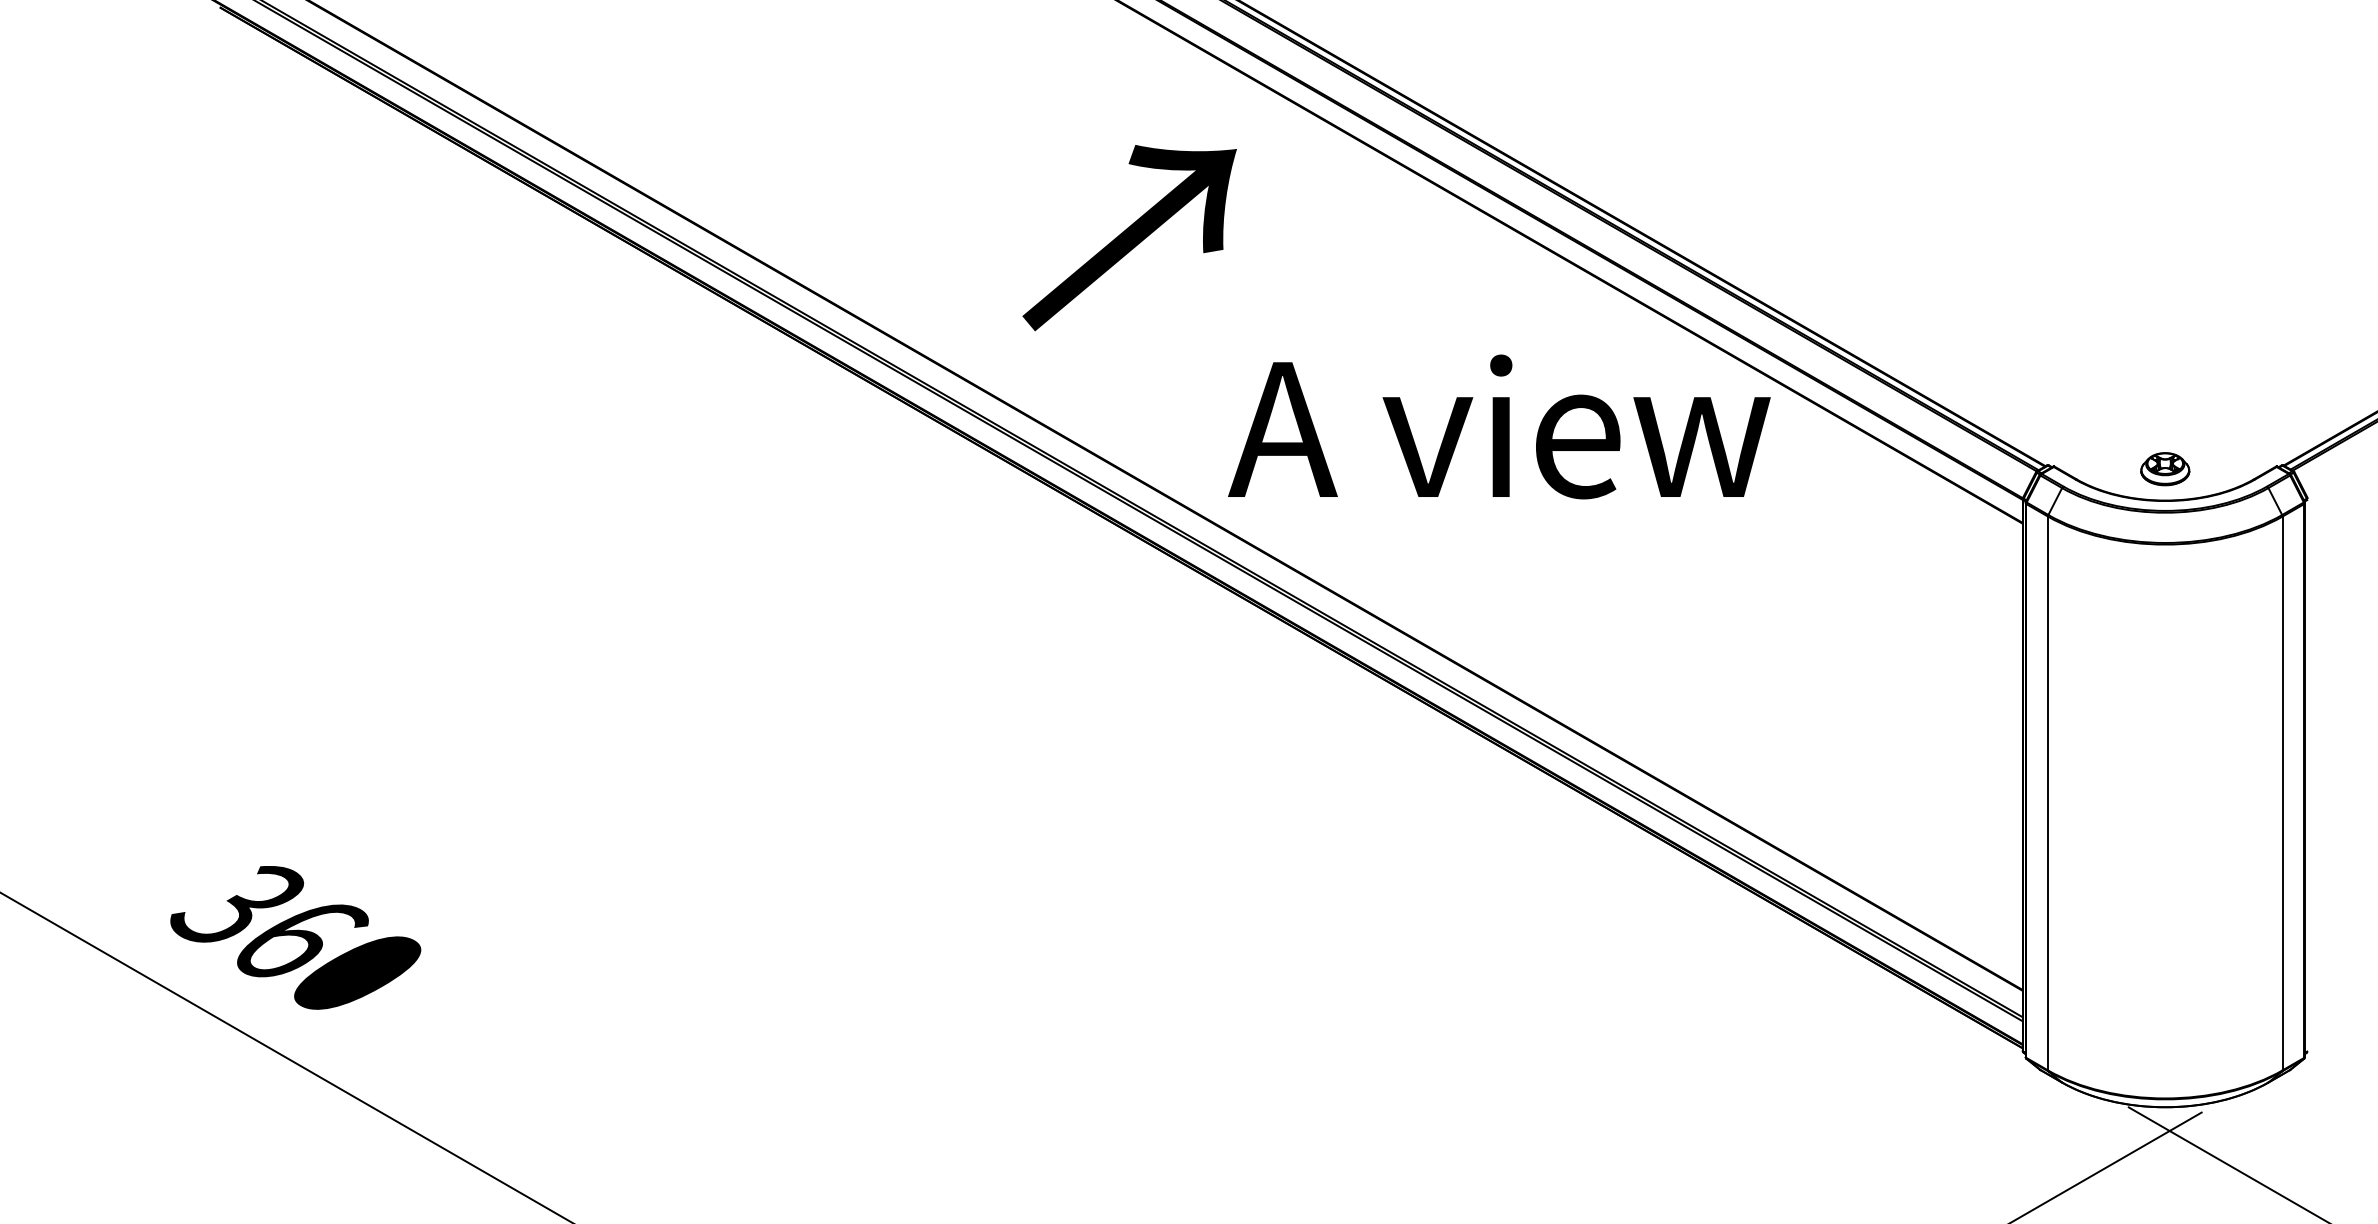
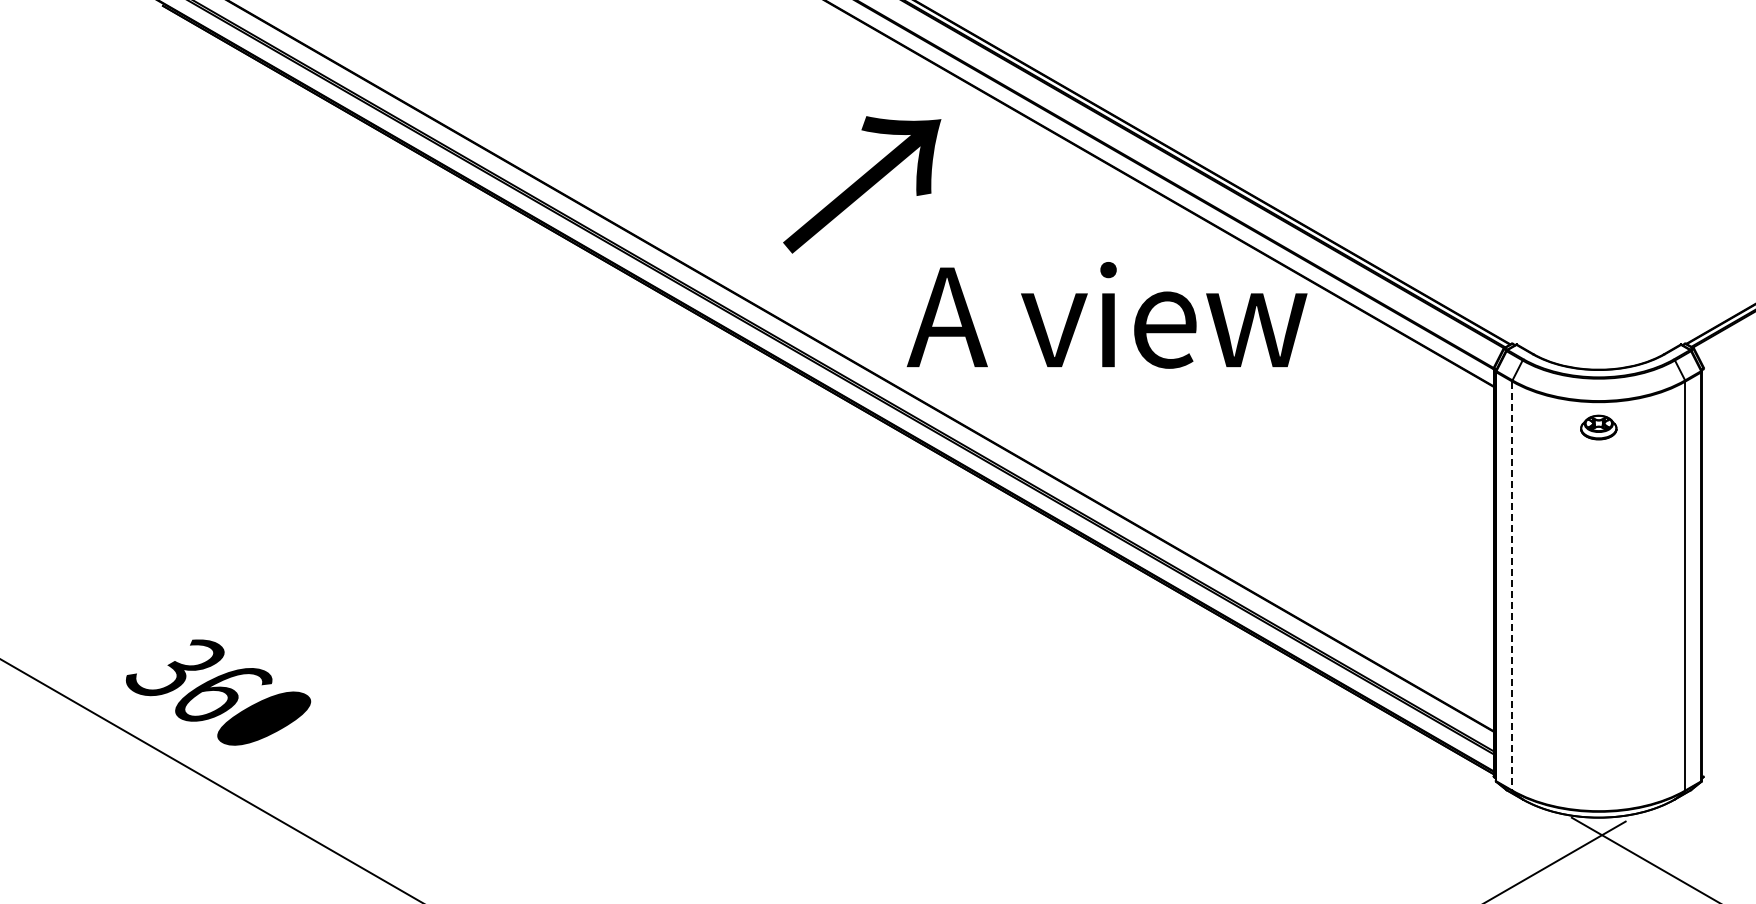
text: (1130, 237) -> (862, 184), moved
part: (2164, 469) -> (1598, 427), moved
line: (2048, 794) -> (1512, 586), solid -> dashed

